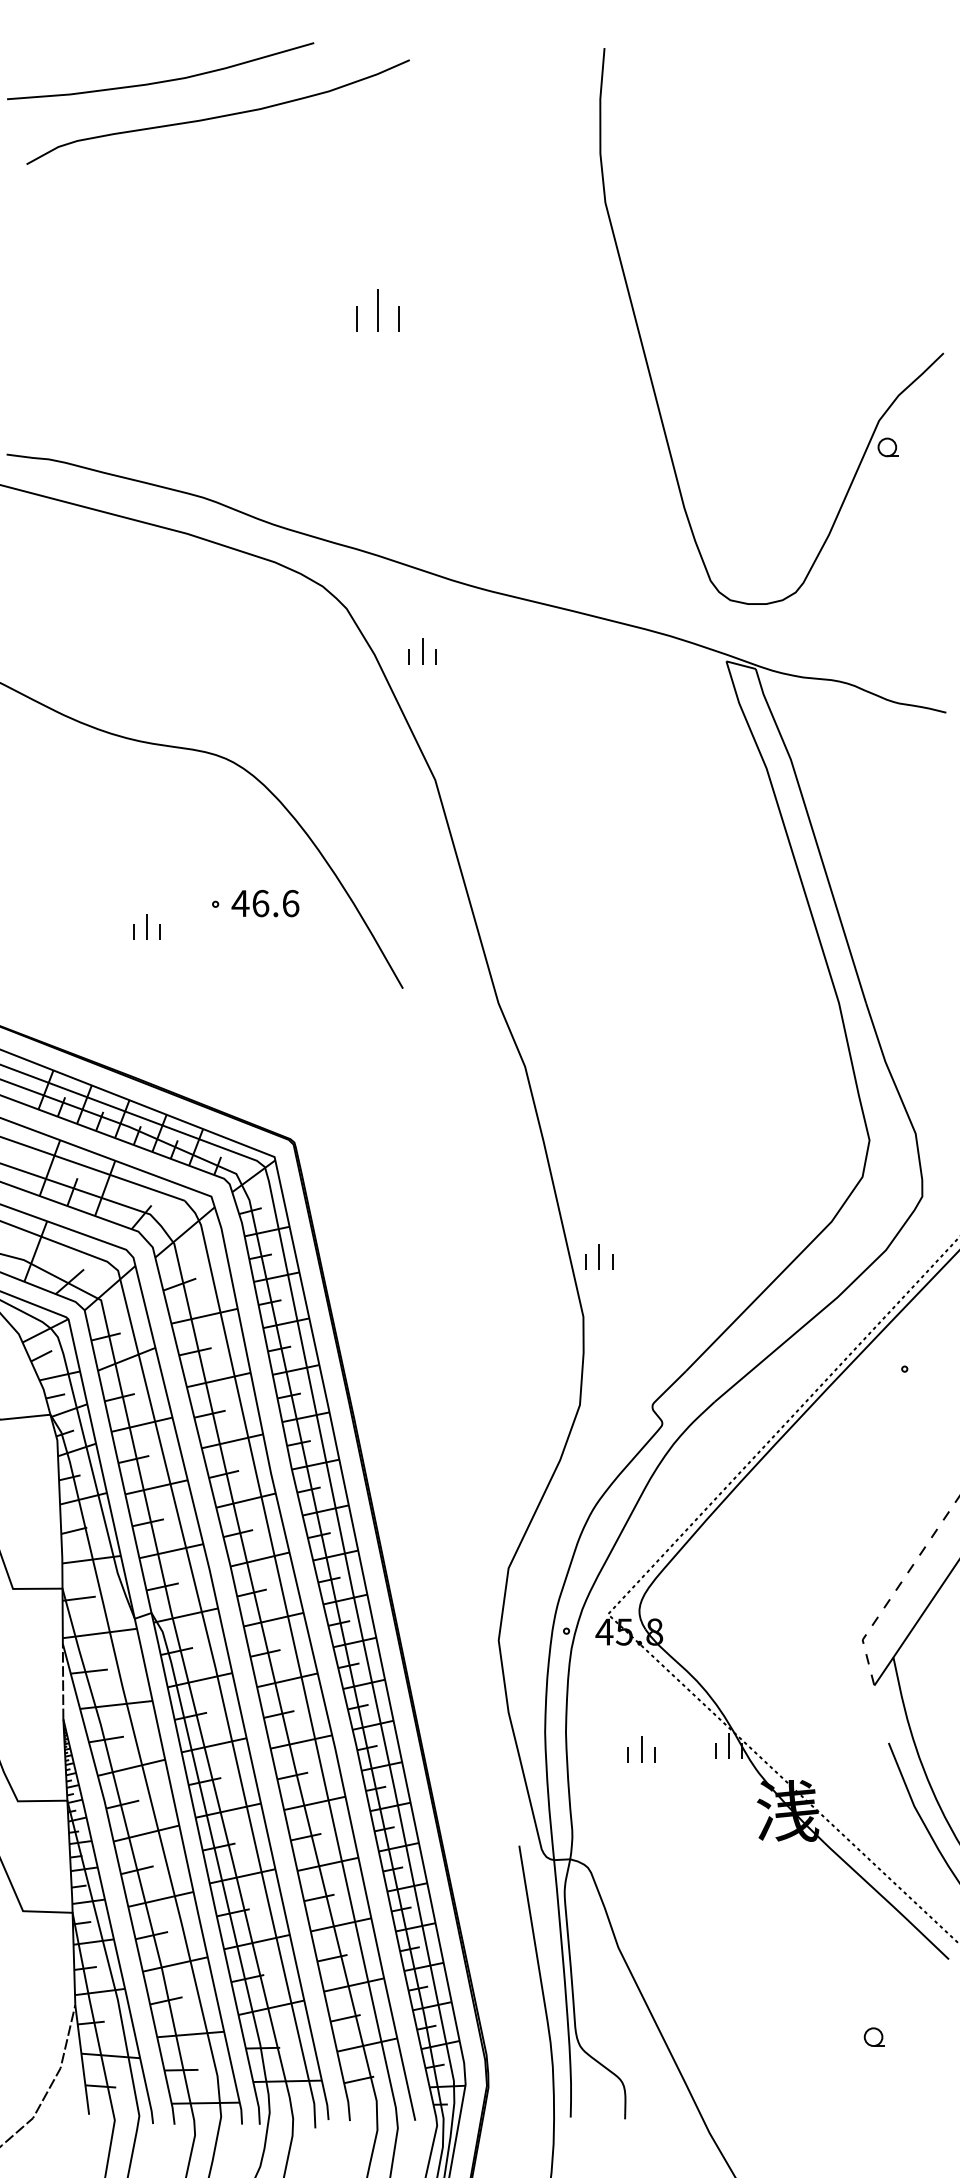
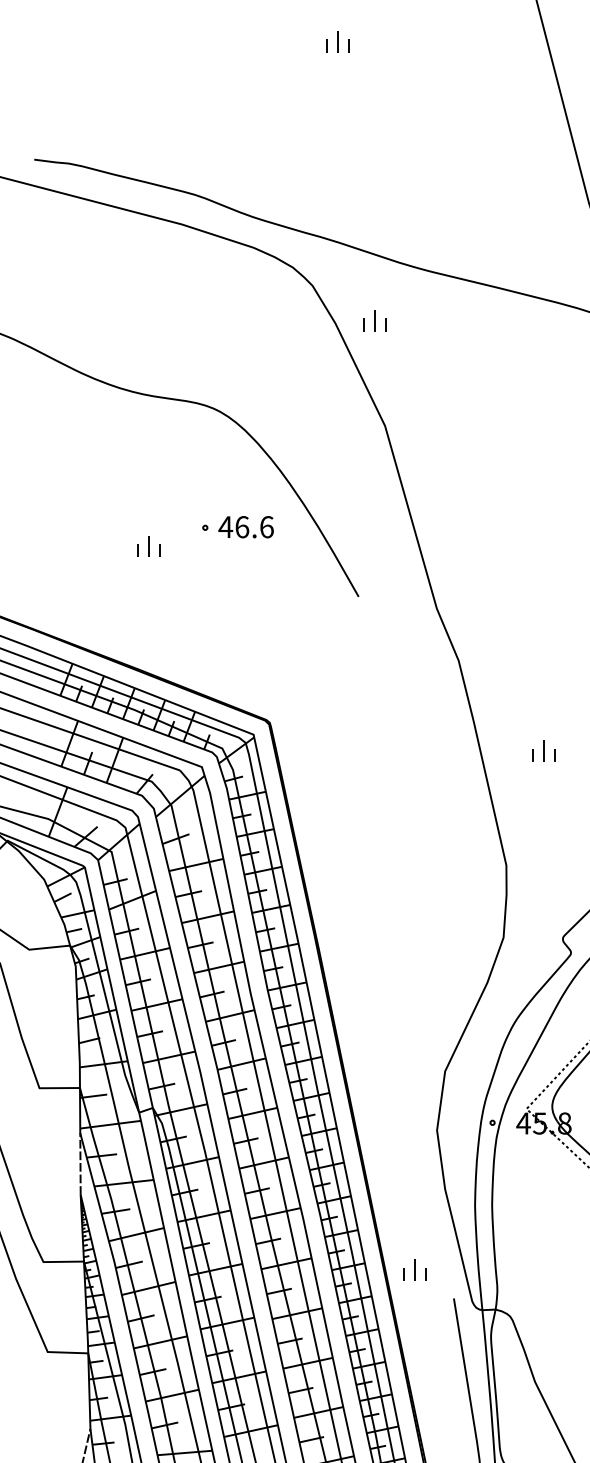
part: (377, 310) -> (337, 41), size x0.62
part: (599, 1256) -> (544, 750), moved
part: (641, 1749) -> (414, 1269), moved

